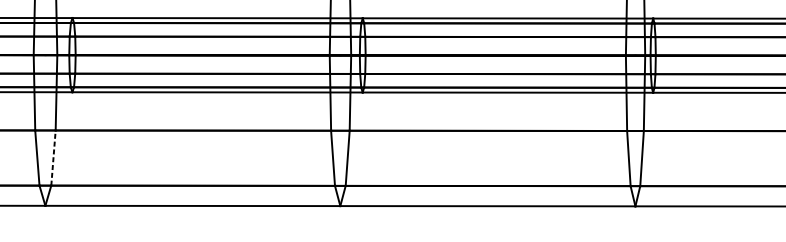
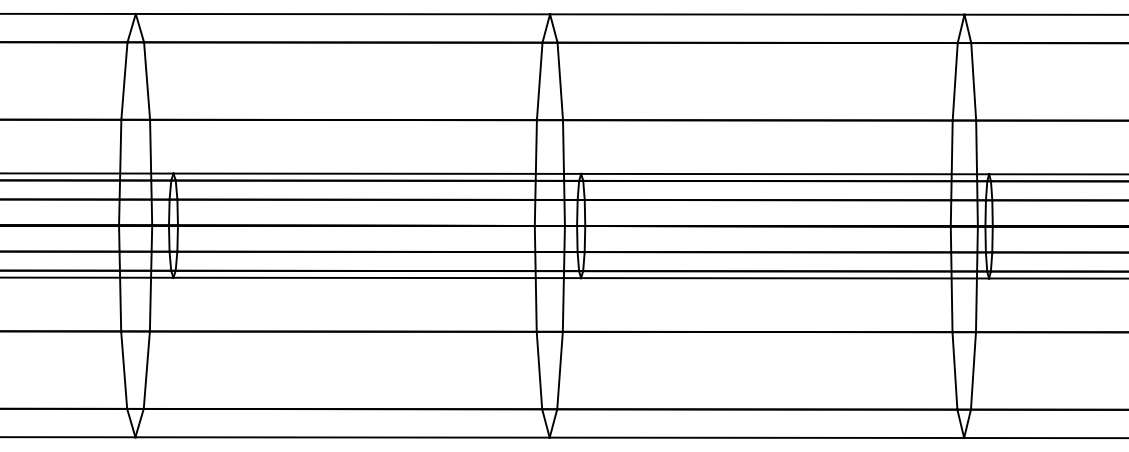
line: (53, 158) -> (146, 370), dashed -> solid

